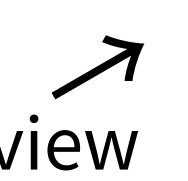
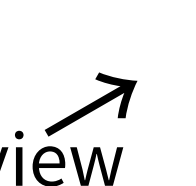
text: (98, 67) -> (91, 104), moved

